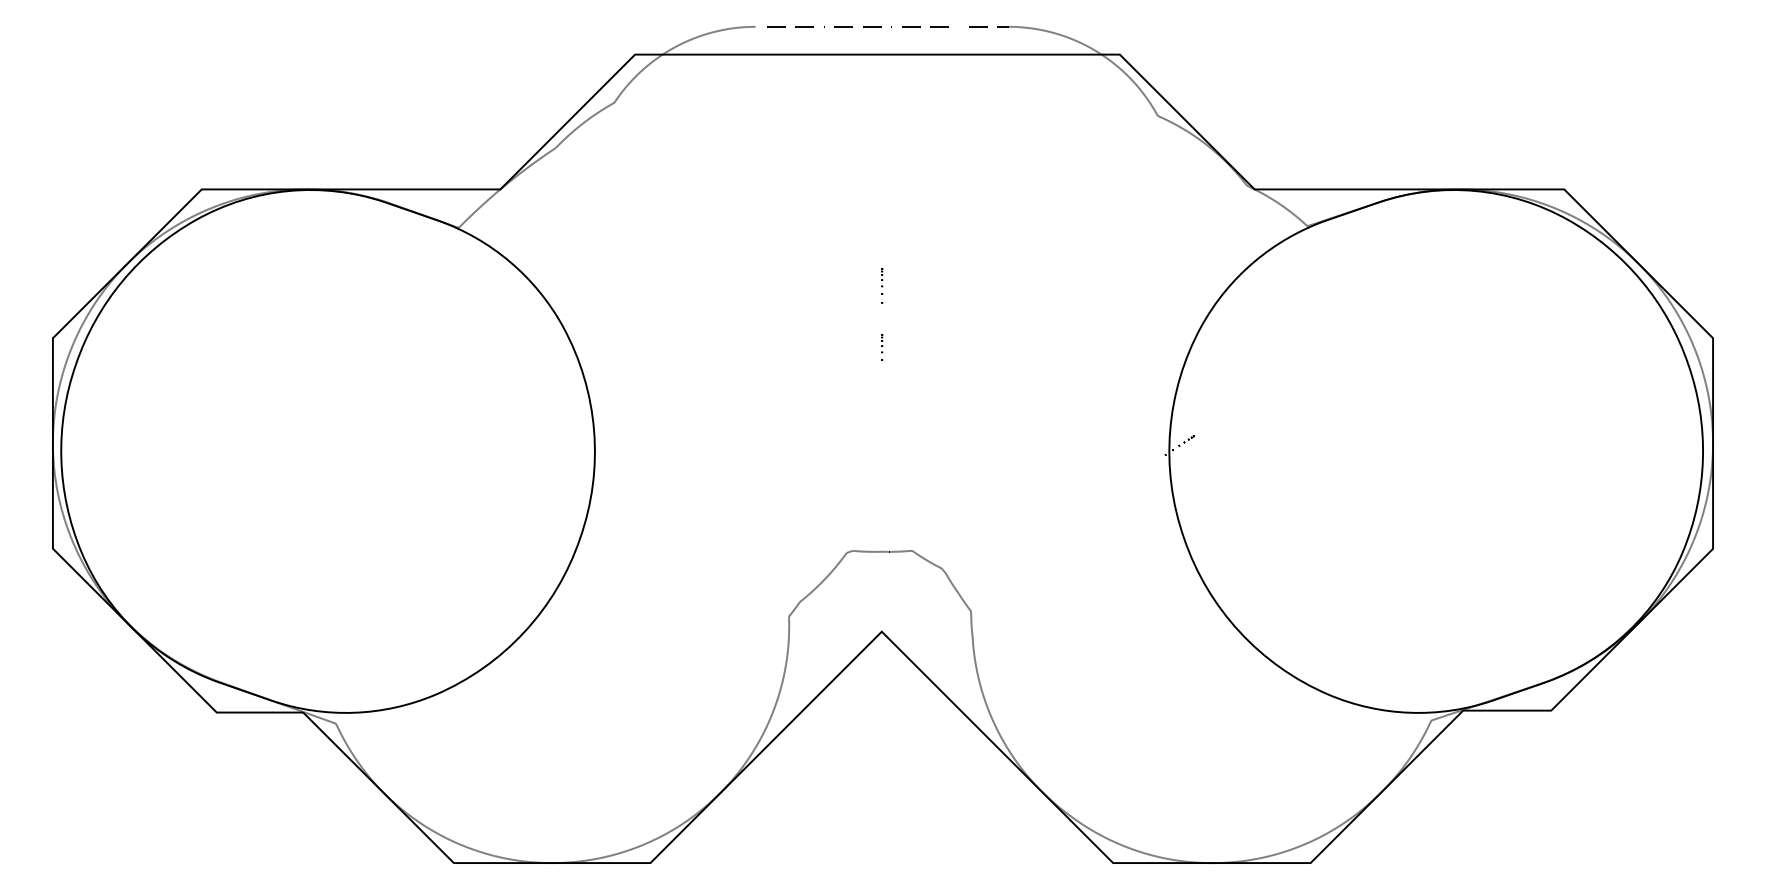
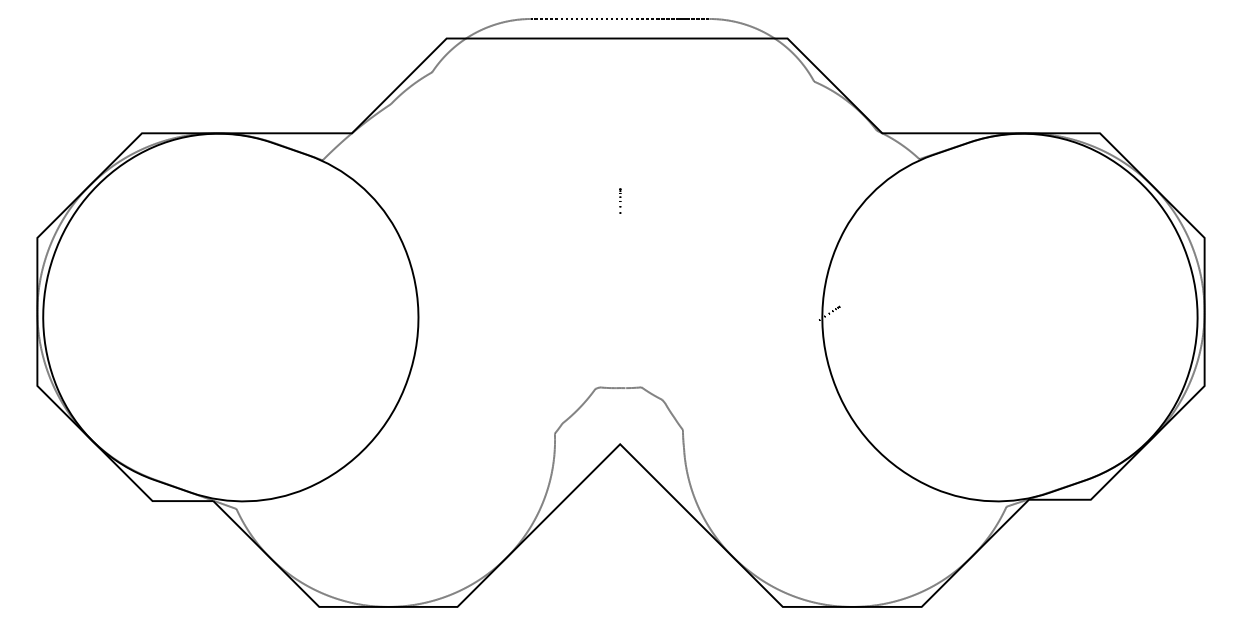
part: (882, 347) -> (620, 244), removed

